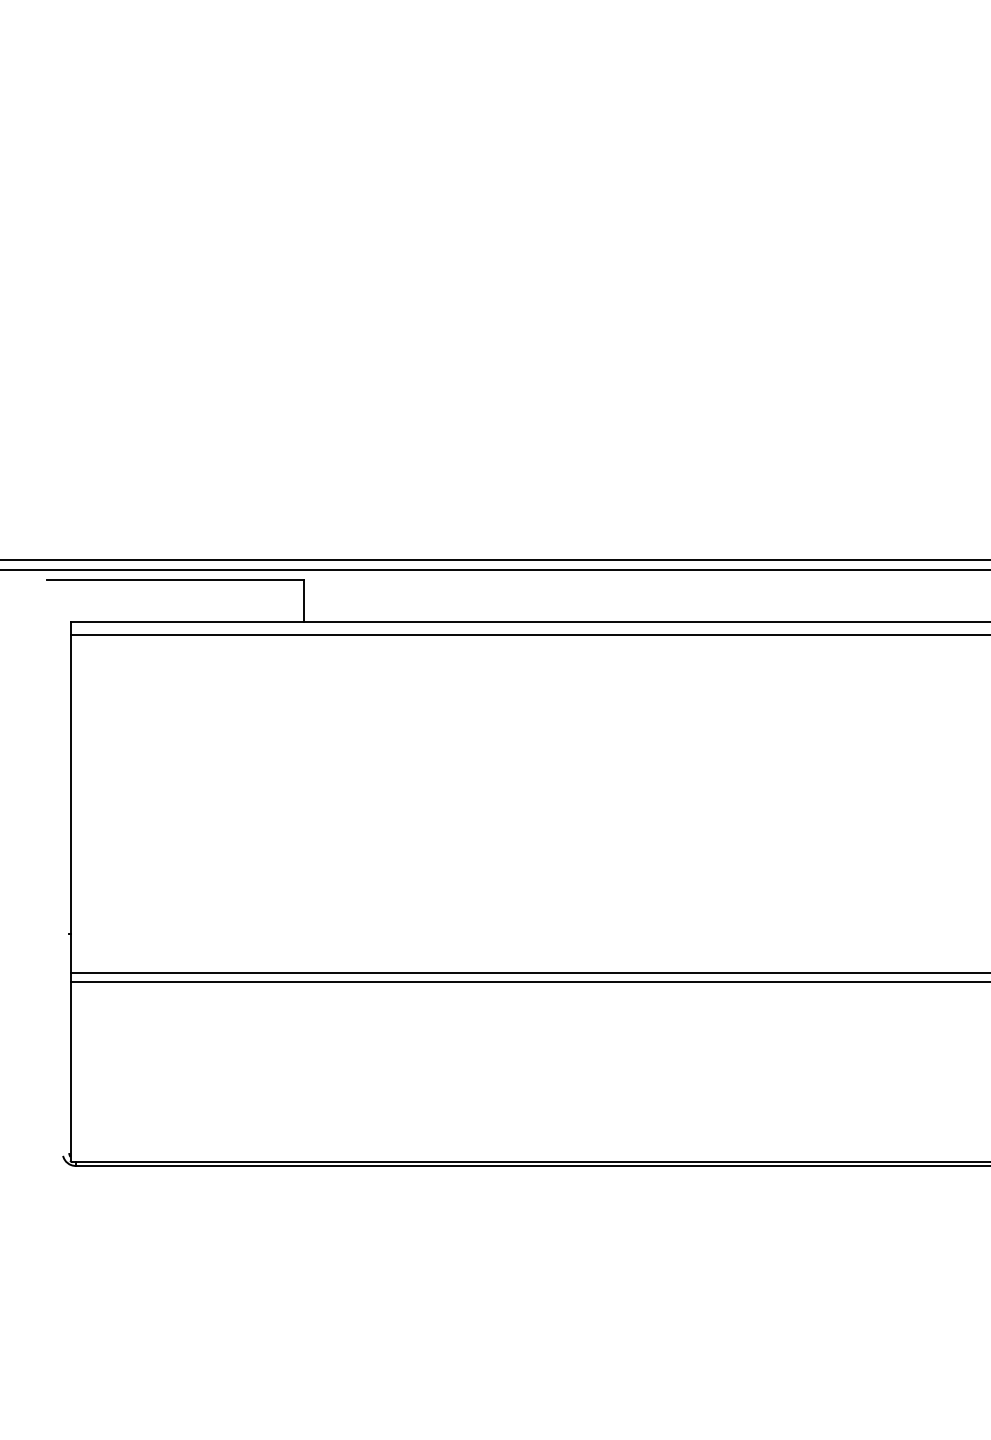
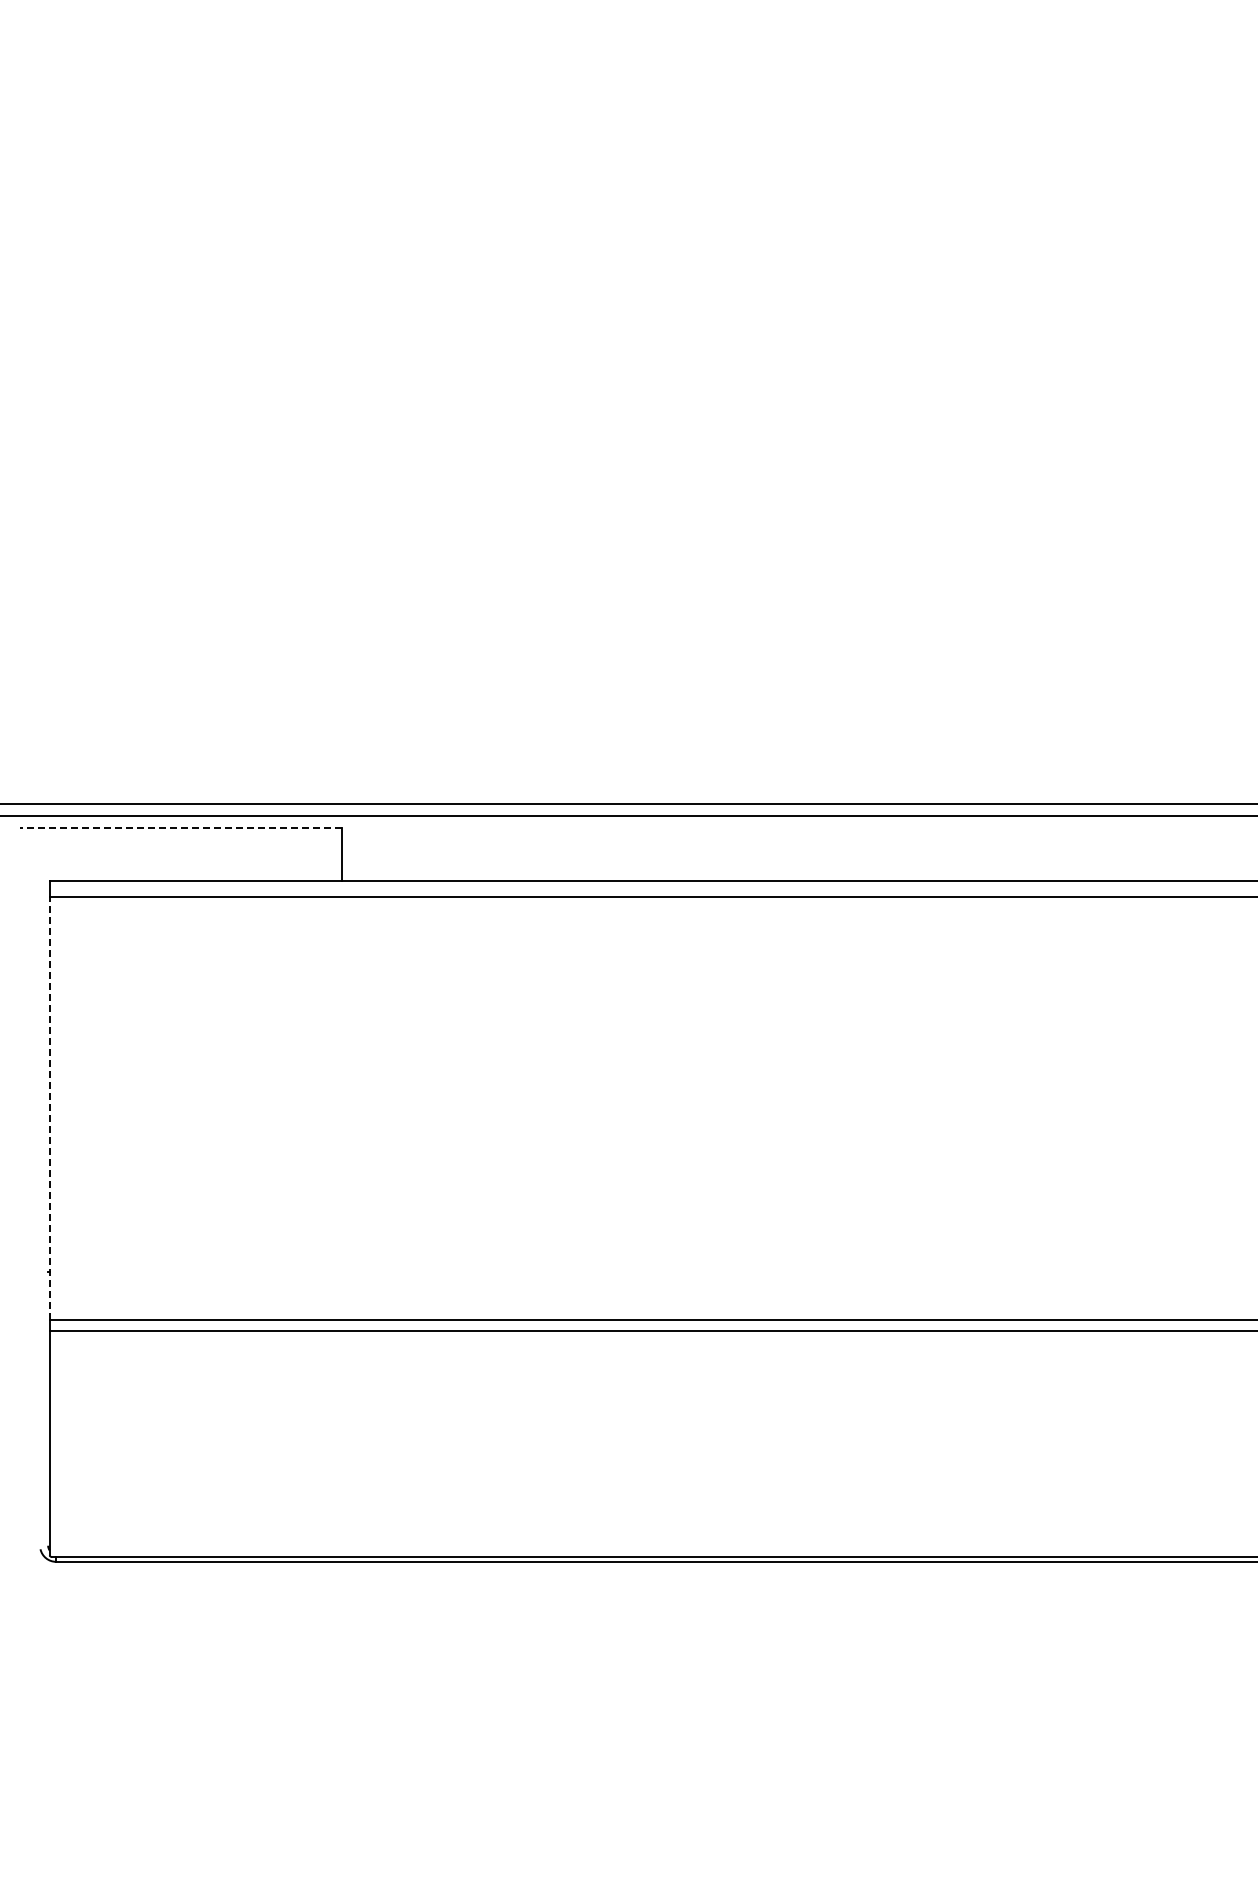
line: (174, 580) -> (180, 828), solid -> dashed
line: (70, 803) -> (49, 1108), solid -> dashed

